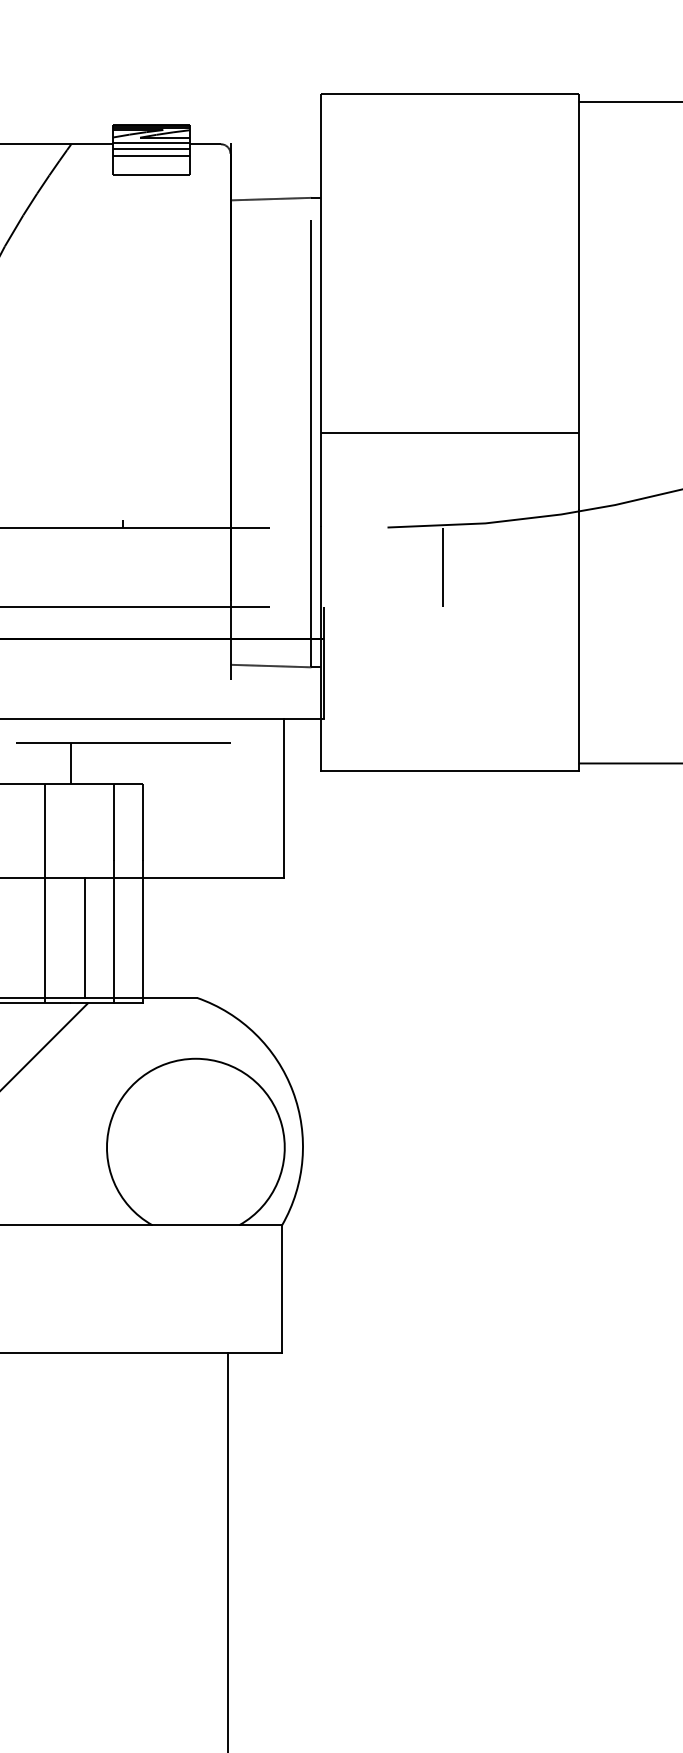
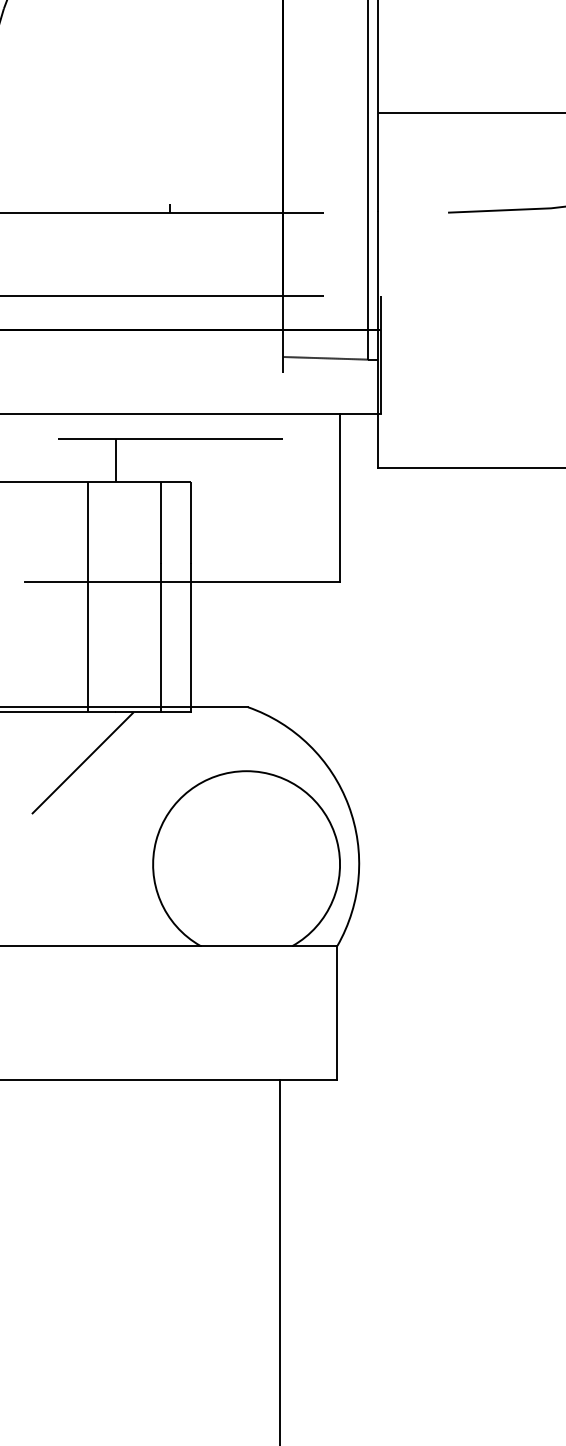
line: (443, 567) -> (506, 254), removed
line: (84, 937) -> (129, 643), removed

